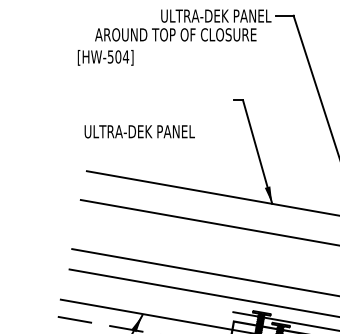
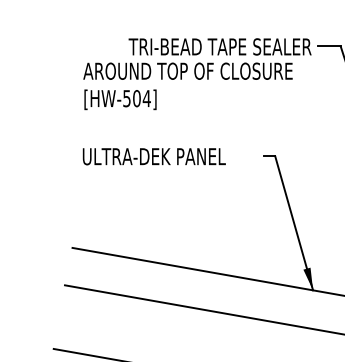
text: (200, 15) -> (220, 46), ULTRA-DEK PANEL -> TRI-BEAD TAPE SEALER
text: (105, 57) -> (120, 99), moved
text: (139, 131) -> (153, 156), moved

